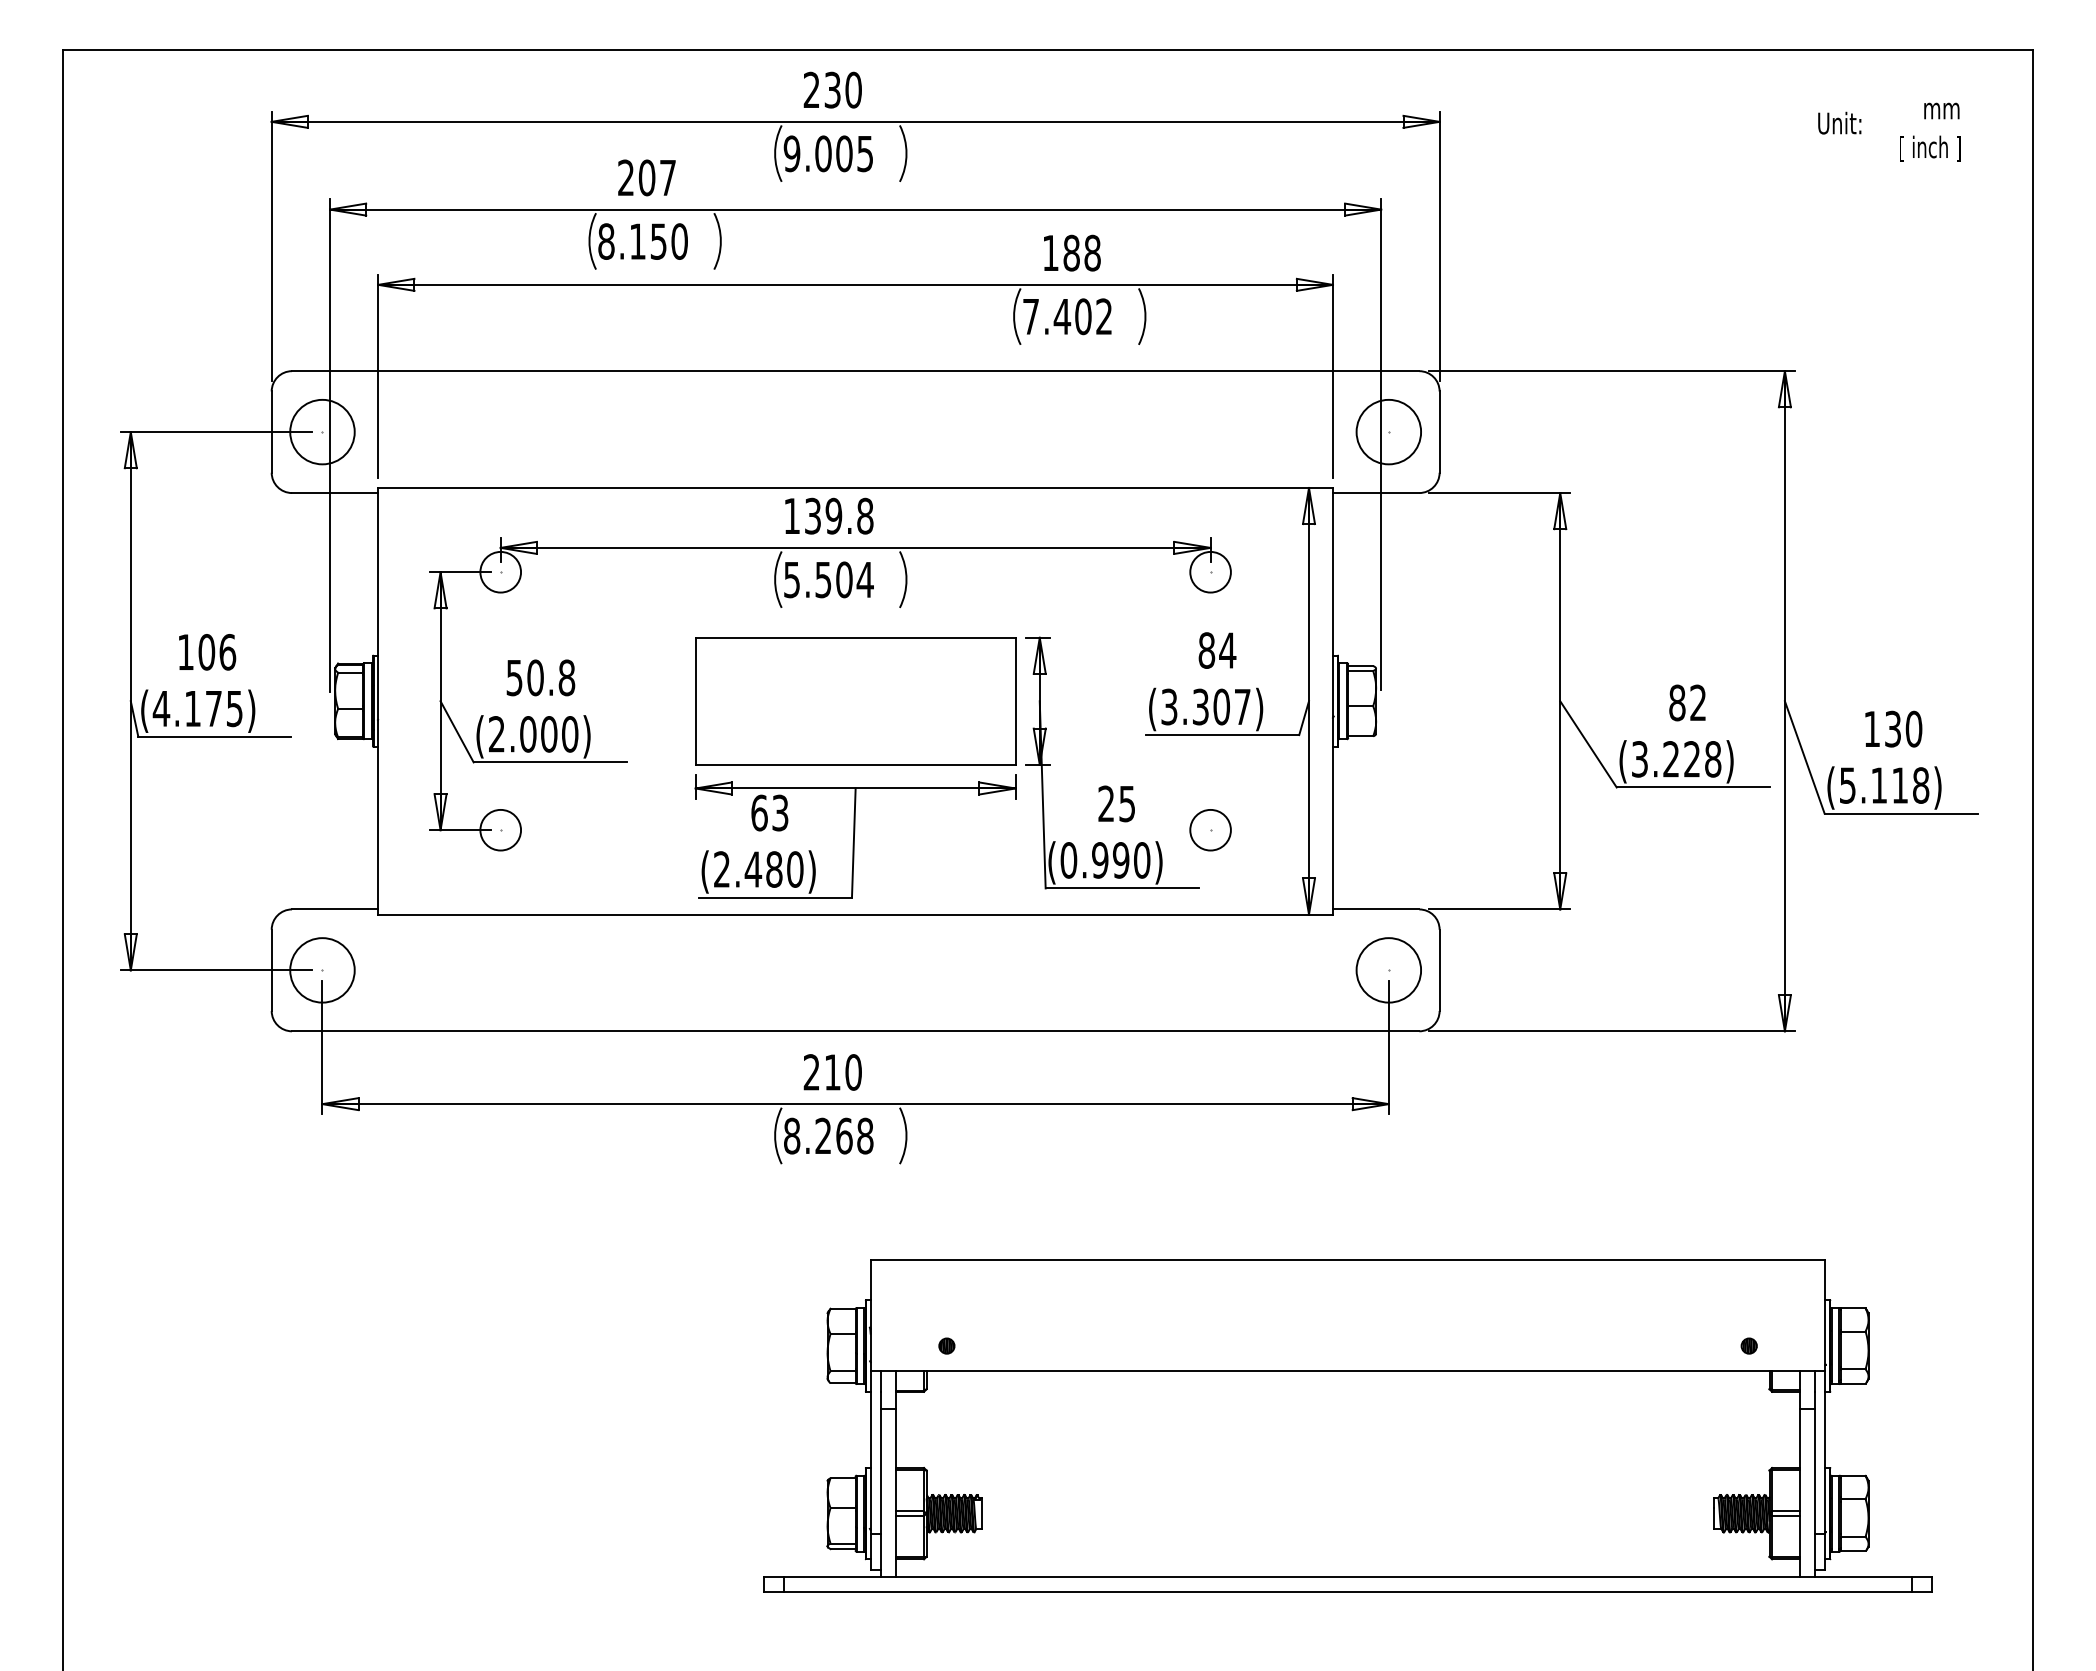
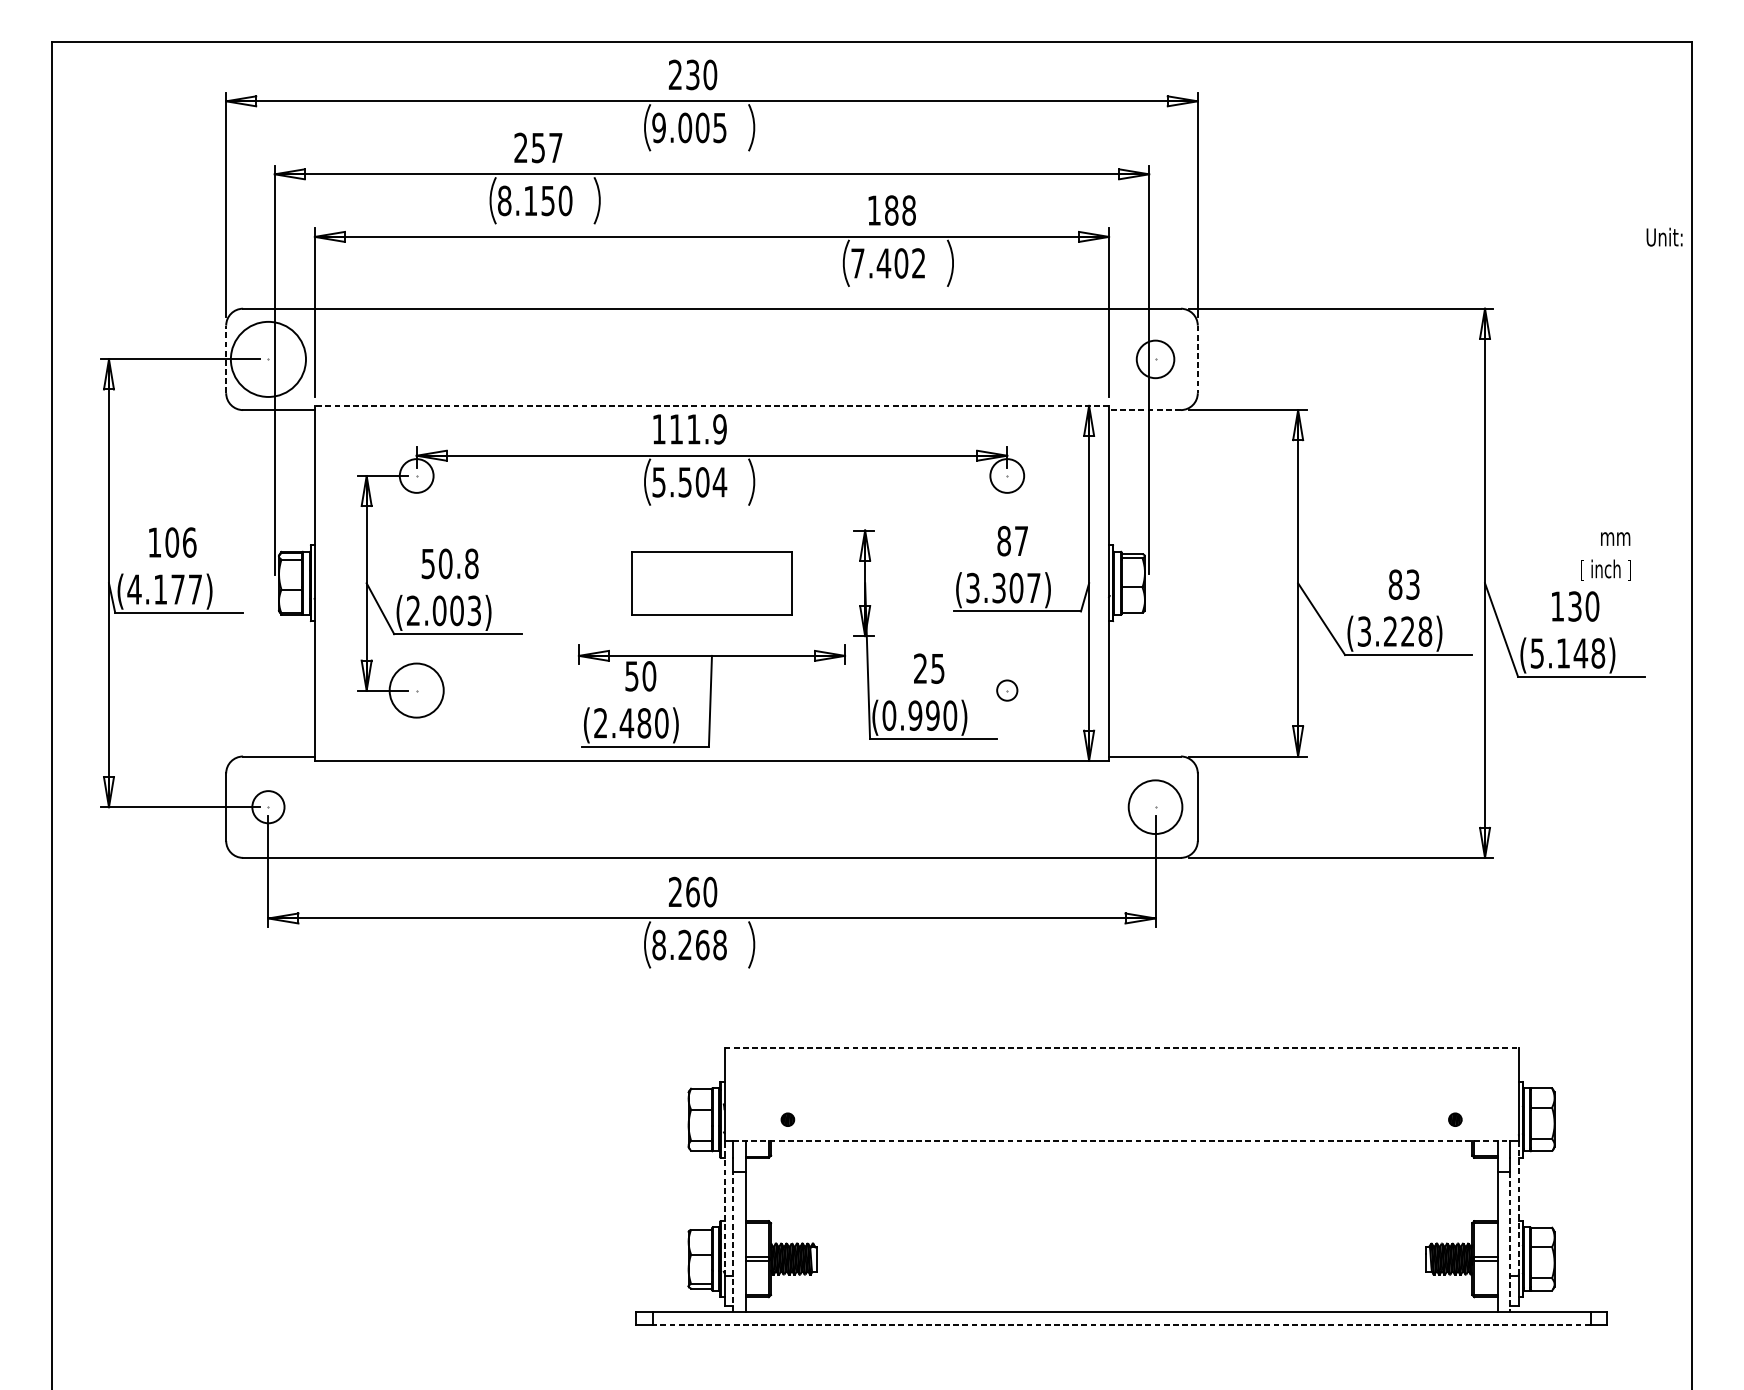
text: (1839, 122) -> (1664, 236), moved
text: (1930, 131) -> (1606, 556), moved
text: (646, 177) -> (537, 147), 207 -> 257
circle: (322, 431) -> (268, 358), size x1.4
circle: (1388, 431) -> (1155, 358), size x0.7
line: (271, 432) -> (226, 359), solid -> dashed
line: (1439, 432) -> (1197, 359), solid -> dashed
line: (855, 487) -> (711, 405), solid -> dashed
line: (1375, 493) -> (1144, 410), solid -> dashed
text: (839, 515) -> (698, 428), 139.8 -> 111.9
text: (1227, 650) -> (1021, 541), 84 -> 87
part: (855, 701) -> (711, 583), size x0.6
text: (1698, 702) -> (1413, 584), 82 -> 83
text: (234, 709) -> (195, 590), (4.175) -> (4.177)
text: (570, 734) -> (474, 610), (2.000) -> (2.003)
text: (1899, 785) -> (1580, 653), (5.118) -> (5.148)
text: (769, 812) -> (640, 675), 63 -> 50
circle: (500, 829) -> (416, 690), size x1.6
circle: (1210, 829) -> (1007, 690), size x0.6
circle: (322, 970) -> (268, 807), size x0.6
text: (832, 1072) -> (692, 892), 210 -> 260
line: (1348, 1259) -> (1121, 1047), solid -> dashed
line: (1348, 1371) -> (1121, 1140), solid -> dashed
line: (870, 1452) -> (724, 1208), solid -> dashed
line: (1825, 1453) -> (1518, 1209), solid -> dashed
line: (880, 1492) -> (732, 1241), solid -> dashed
line: (1815, 1493) -> (1510, 1242), solid -> dashed
line: (1348, 1592) -> (1121, 1324), solid -> dashed

